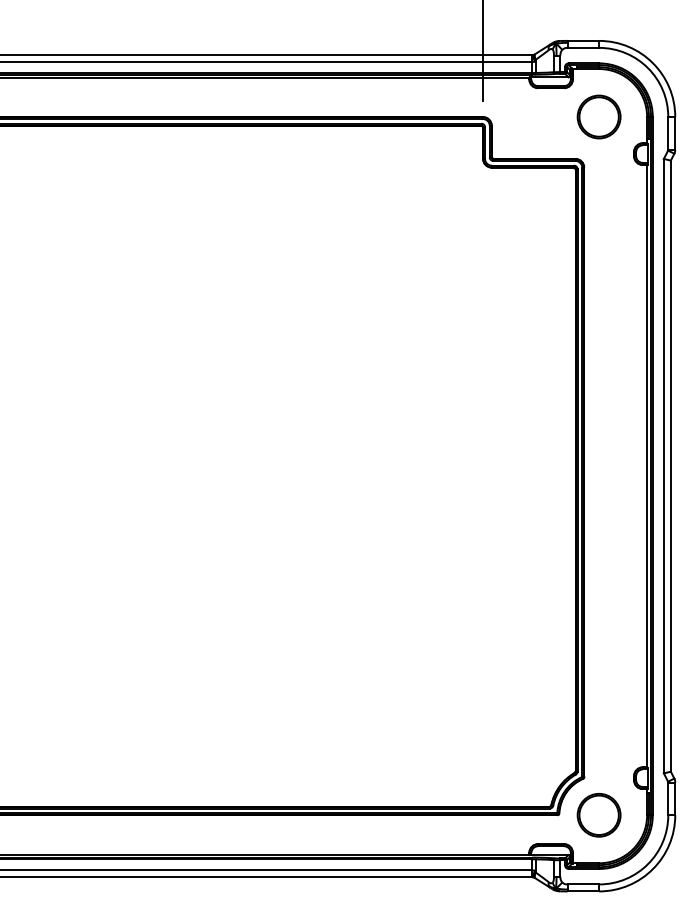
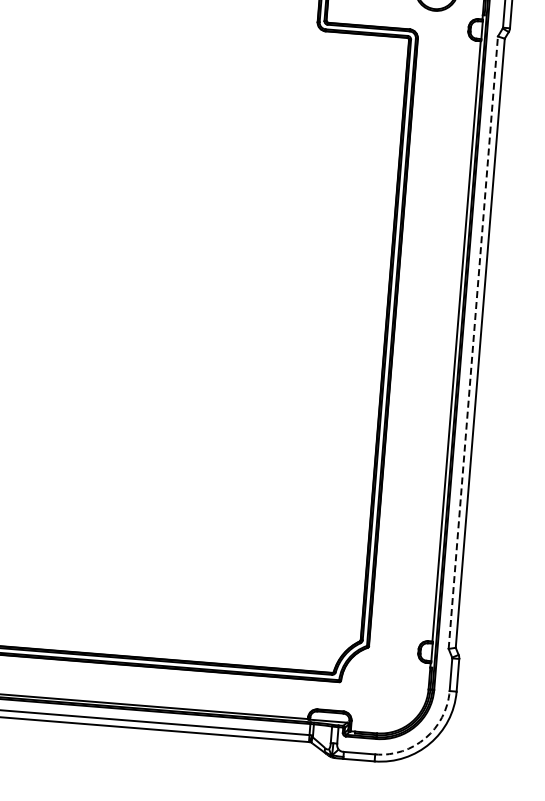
line: (663, 465) -> (472, 342), solid -> dashed
part: (598, 815) -> (380, 685), removed
arc: (648, 864) -> (426, 738), solid -> dashed

